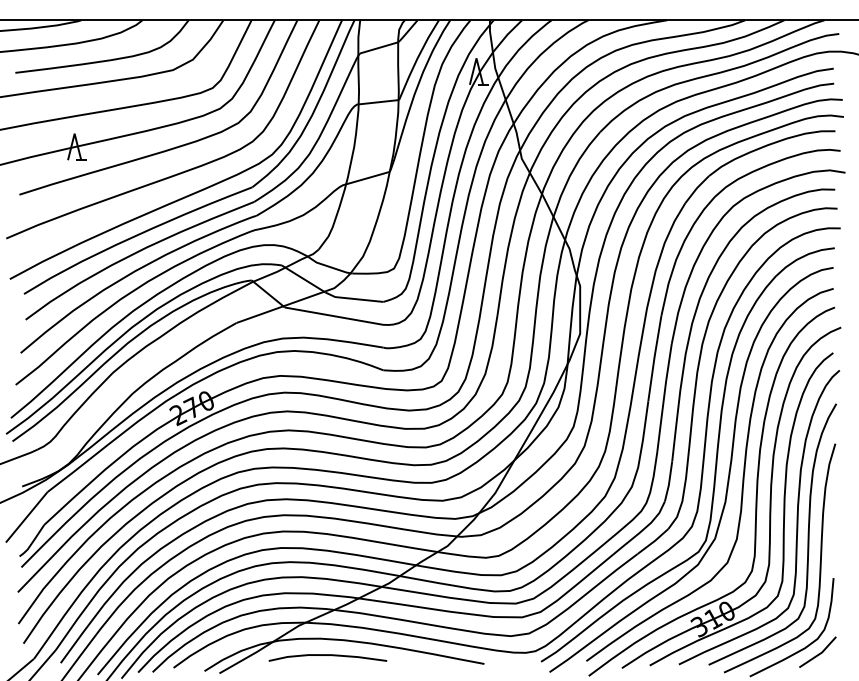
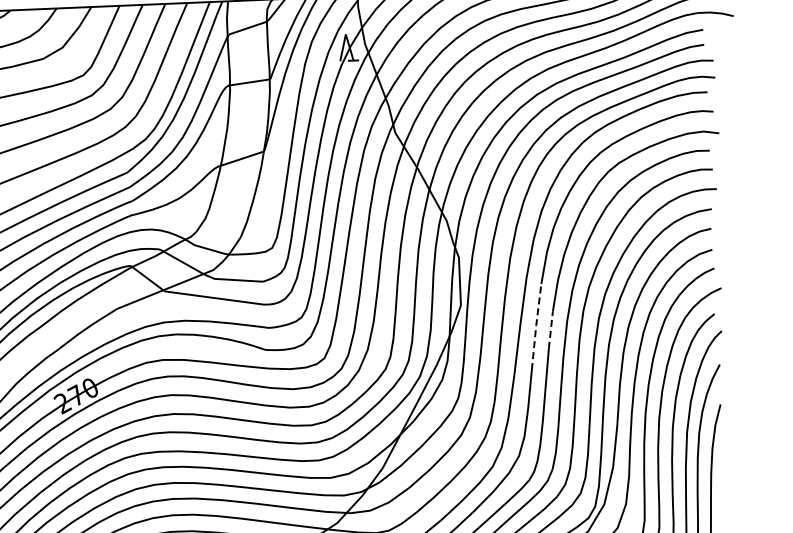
line: (654, 358) -> (536, 326), solid -> dashed
line: (668, 362) -> (550, 330), solid -> dashed

